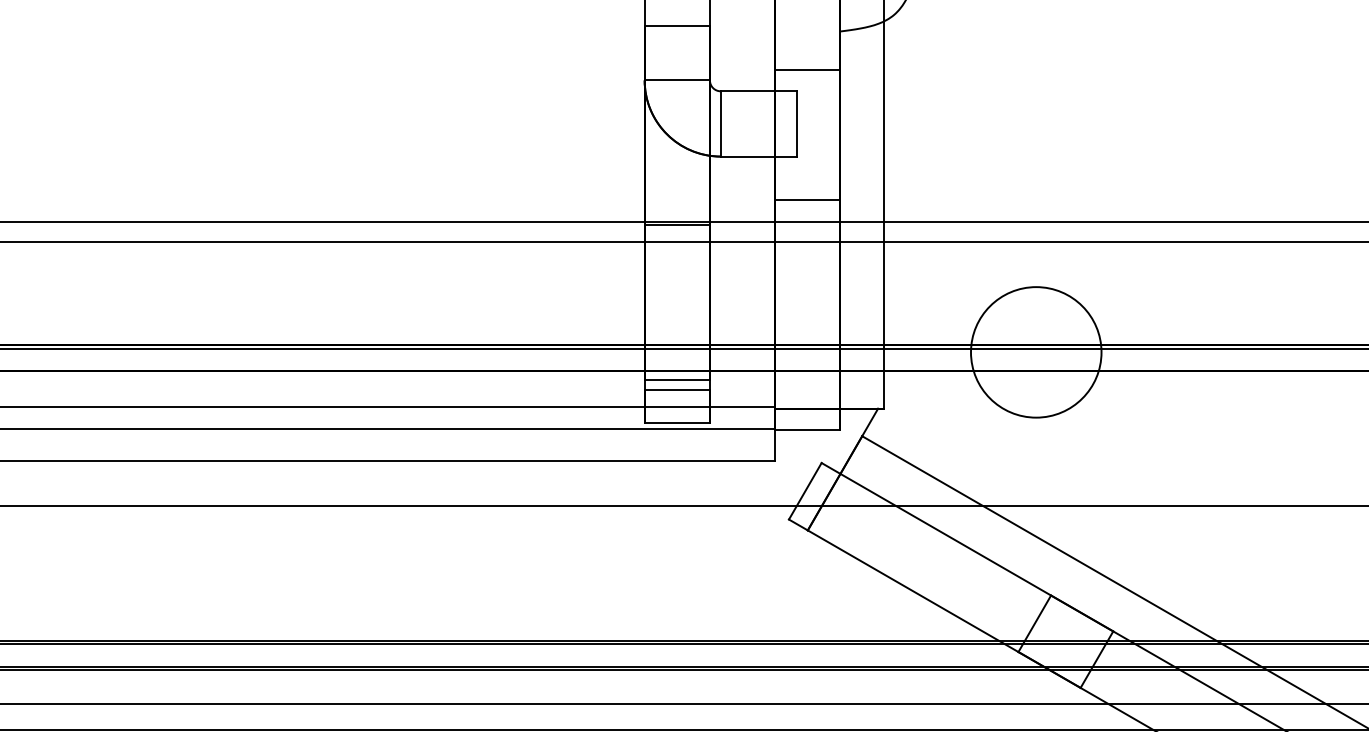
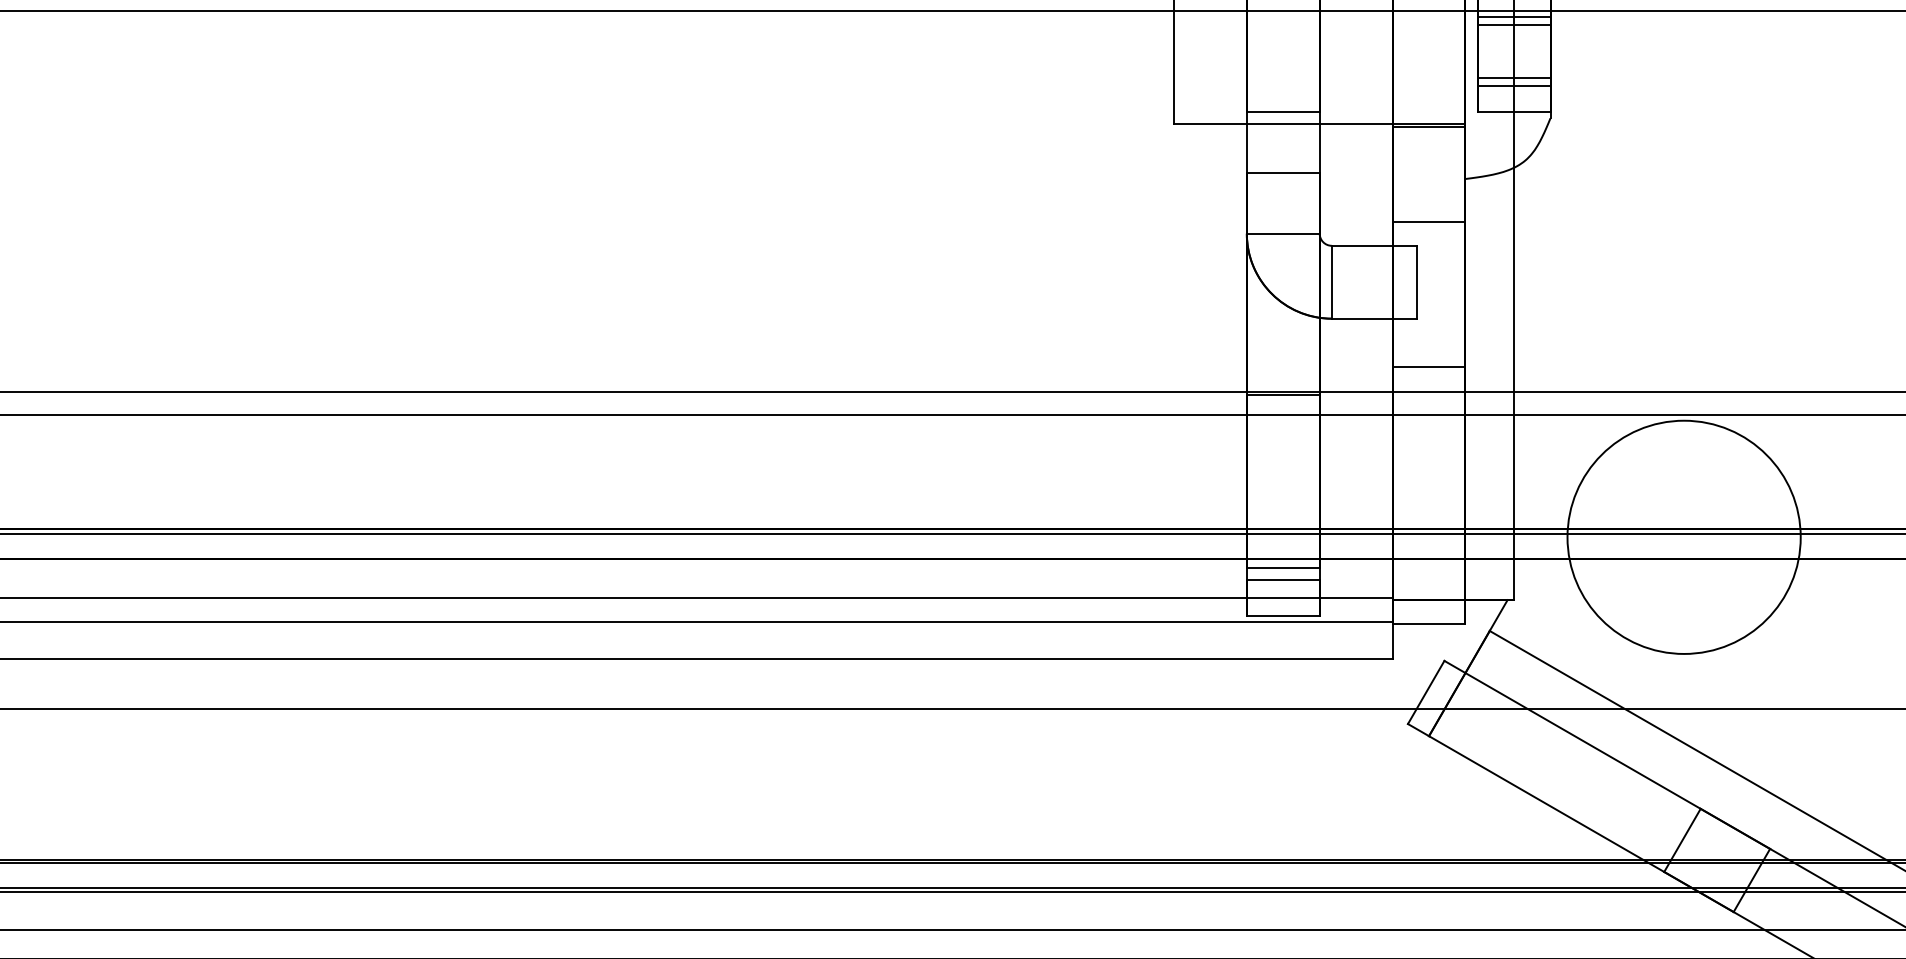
circle: (1036, 352) -> (1684, 537), size x1.6

